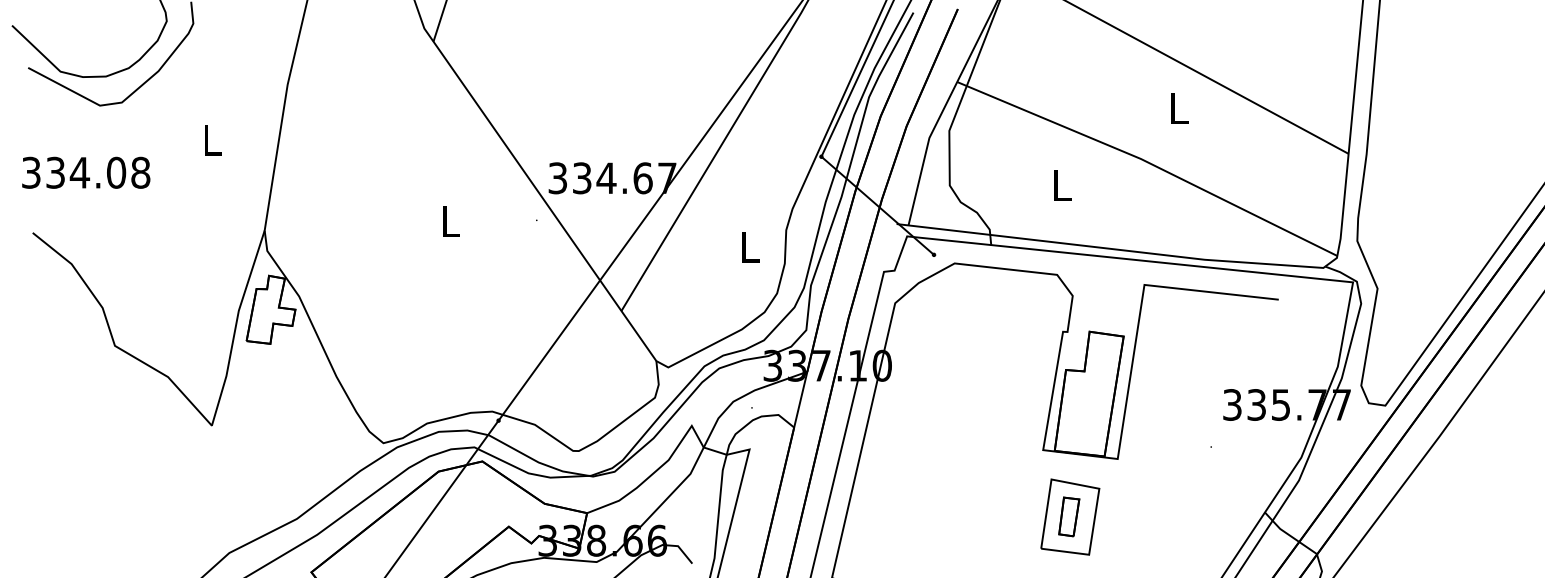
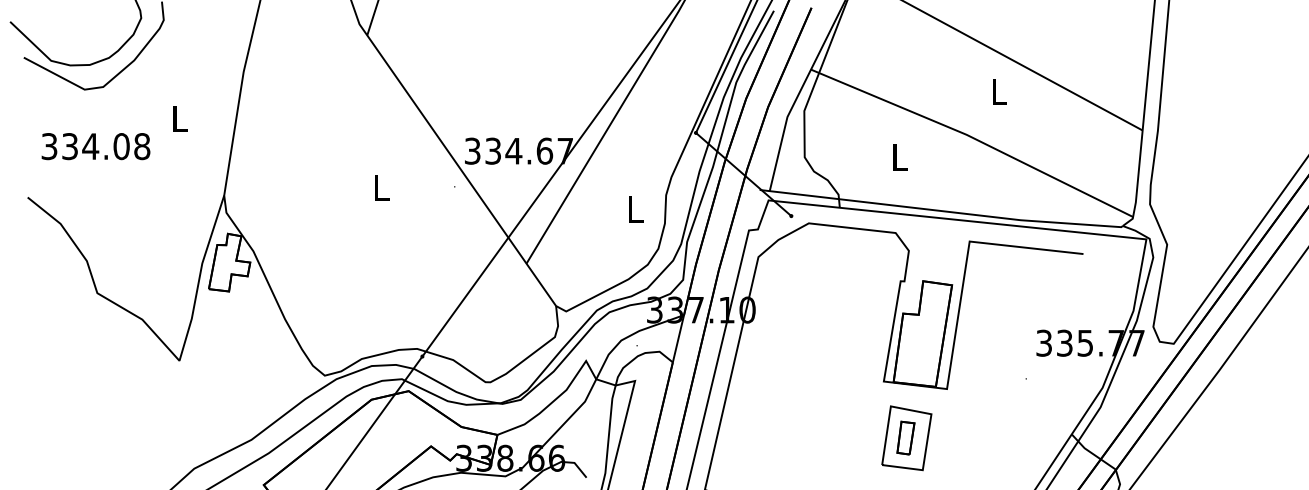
text: (85, 172) -> (95, 146), moved

